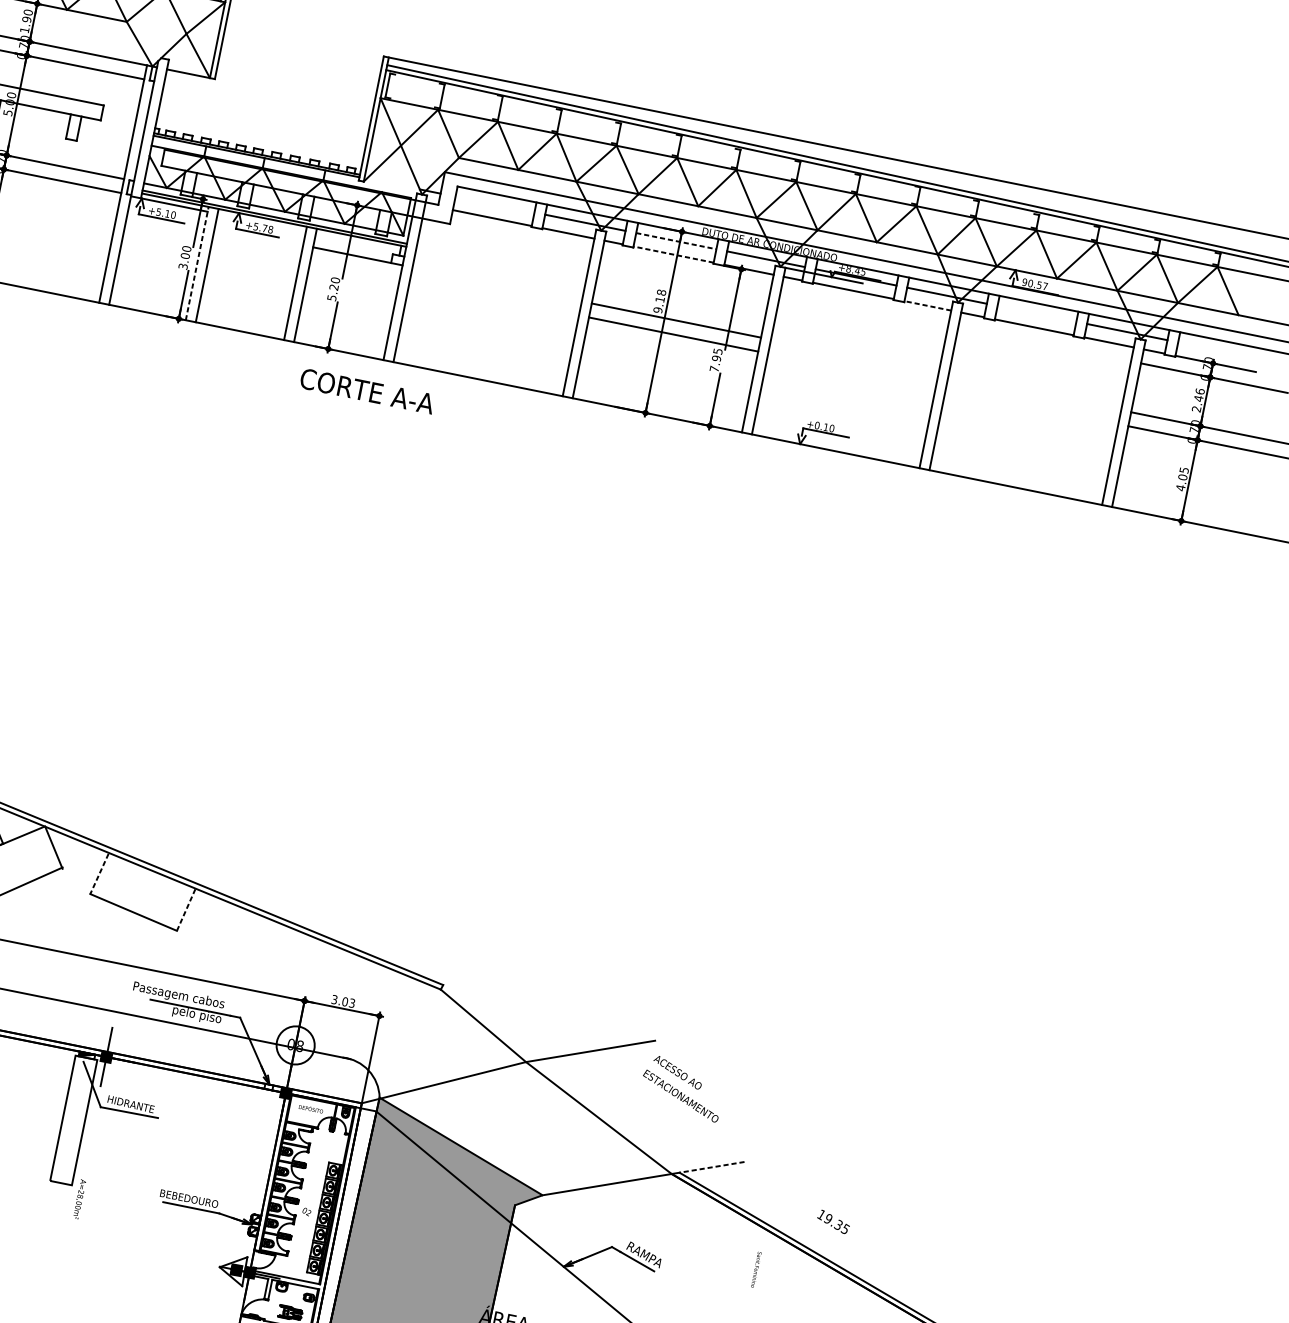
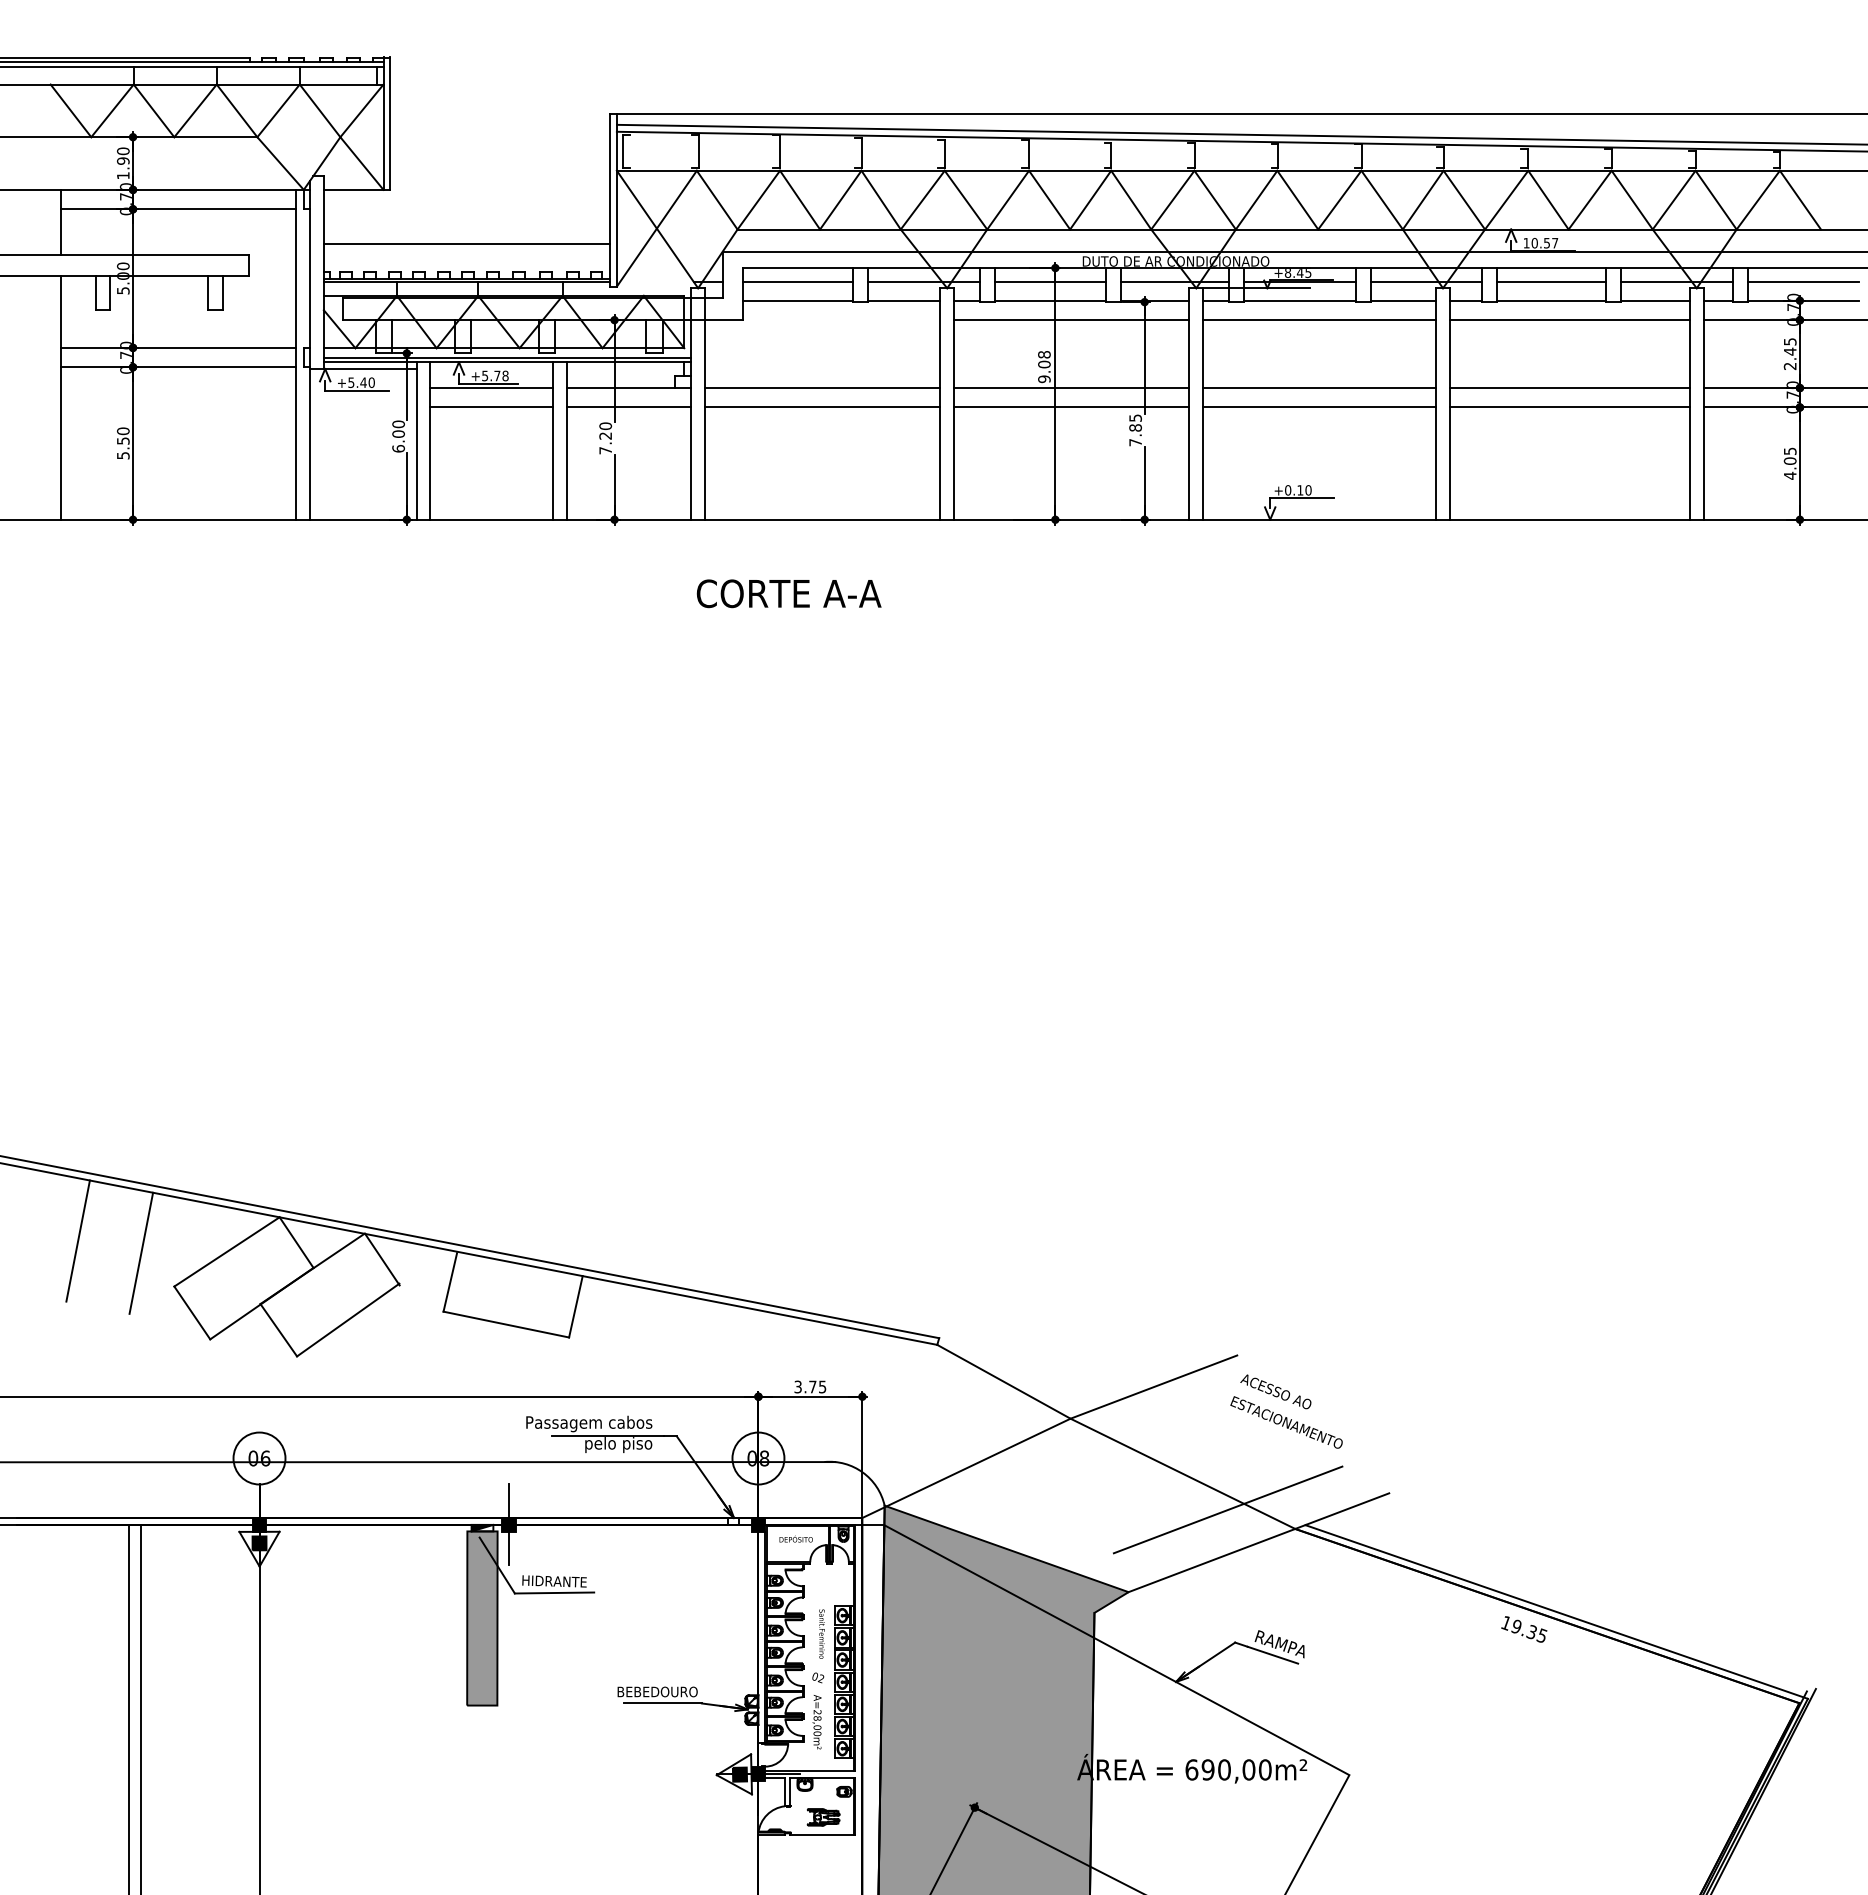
line: (261, 128) -> (466, 243), added
line: (495, 204) -> (798, 282), added
text: (167, 213) -> (363, 382), +5.10 -> +5.40
line: (258, 236) -> (491, 388), added
line: (676, 241) -> (1050, 282), dashed -> solid
line: (256, 250) -> (491, 407), added
line: (673, 254) -> (1050, 300), dashed -> solid
line: (197, 263) -> (416, 441), dashed -> solid
text: (183, 266) -> (398, 448), 3.00 -> 6.00
line: (354, 270) -> (628, 407), added
line: (686, 271) -> (1071, 320), added
text: (1024, 281) -> (1526, 242), 90.57 -> 10.57
line: (497, 284) -> (822, 388), added
text: (331, 297) -> (605, 450), 5.20 -> 7.20
line: (494, 298) -> (822, 407), added
text: (660, 299) -> (1044, 364), 9.18 -> 9.08
line: (927, 305) -> (1403, 300), dashed -> solid
line: (864, 307) -> (1319, 320), added
line: (1036, 314) -> (1551, 282), added
line: (1044, 344) -> (1569, 320), added
line: (1218, 350) -> (1803, 282), added
line: (854, 356) -> (1319, 388), added
text: (716, 358) -> (1135, 427), 7.95 -> 7.85
line: (851, 370) -> (1319, 407), added
text: (366, 391) -> (788, 593), moved
text: (1199, 391) -> (1789, 341), 2.46 -> 2.45
line: (1034, 393) -> (1569, 388), added
line: (1031, 406) -> (1569, 407), added
line: (99, 874) -> (450, 1282), dashed -> solid
line: (186, 909) -> (576, 1306), dashed -> solid
text: (348, 1002) -> (817, 1386), 3.03 -> 3.75
fill: (73, 1120) -> (482, 1618), added
line: (625, 1150) -> (1227, 1509), added
line: (712, 1167) -> (1347, 1509), dashed -> solid
text: (78, 1199) -> (816, 1722), moved
text: (833, 1222) -> (1524, 1629), moved
text: (756, 1269) -> (821, 1633), moved

